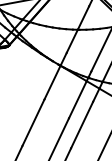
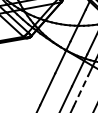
line: (82, 124) -> (81, 90), solid -> dashed

